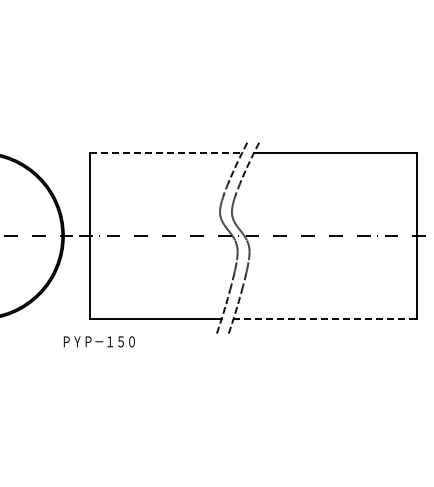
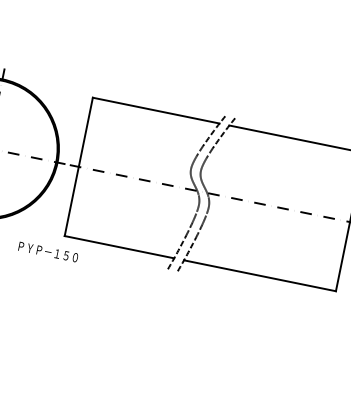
line: (166, 152) -> (156, 110), dashed -> solid
line: (325, 319) -> (260, 275), dashed -> solid
text: (98, 341) -> (47, 251), moved

